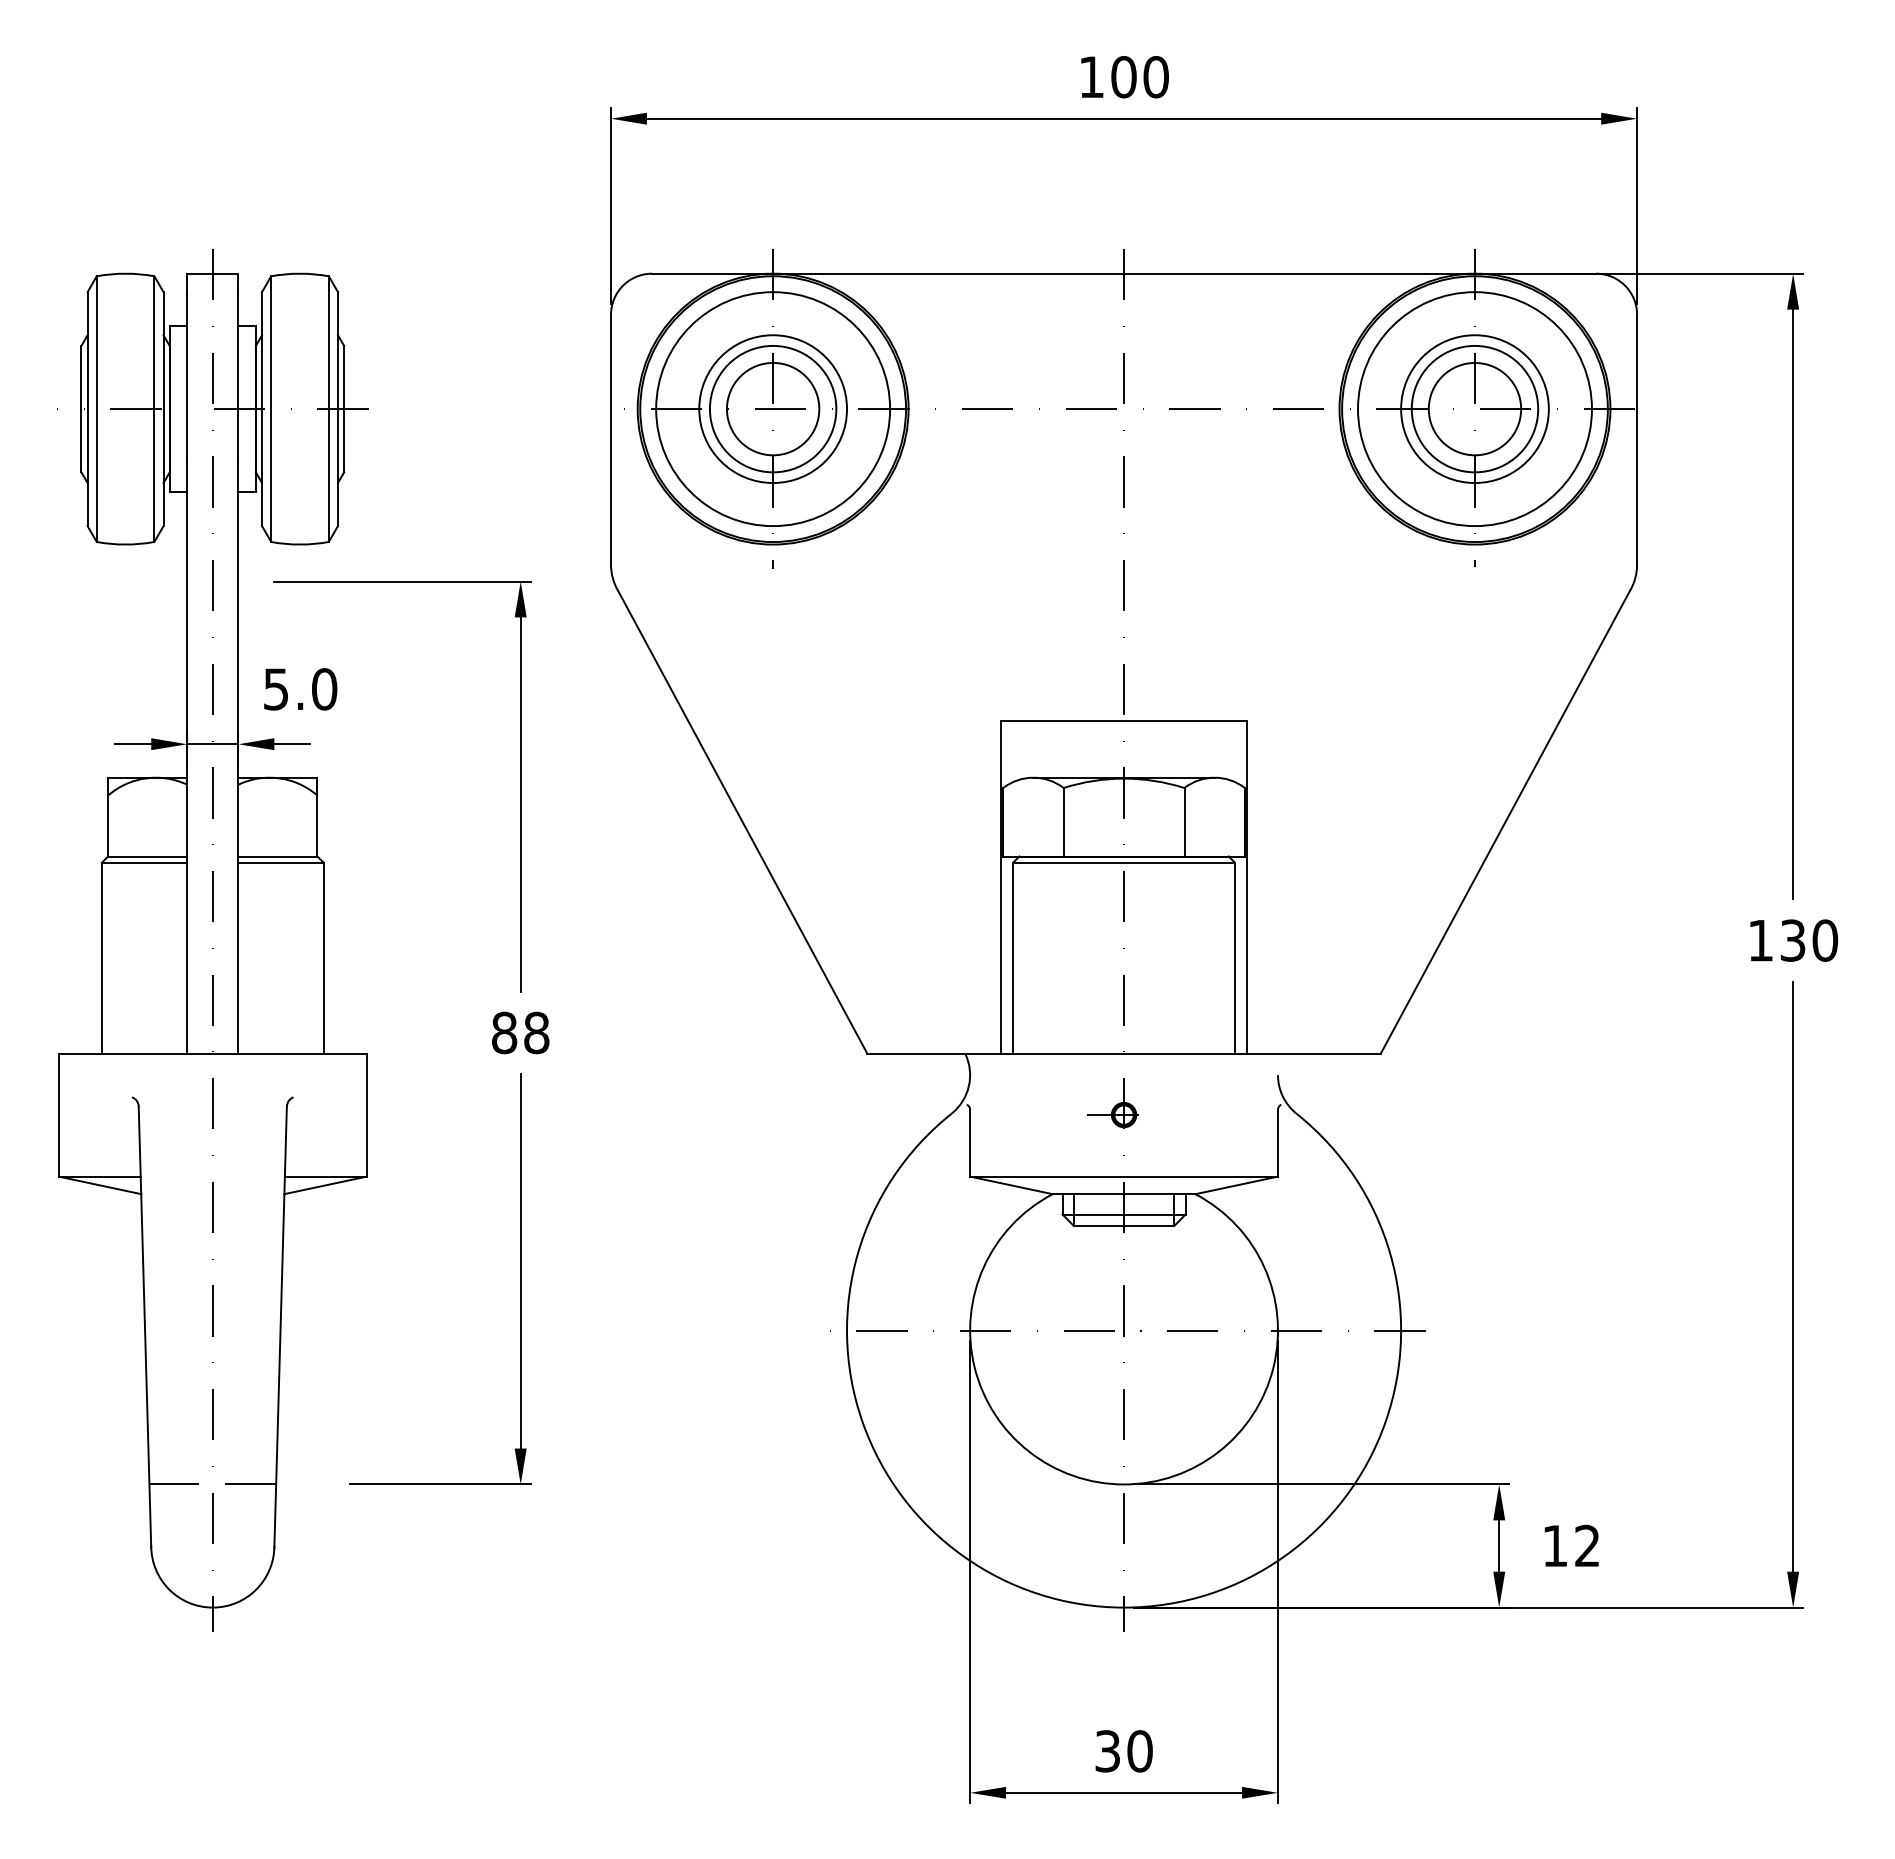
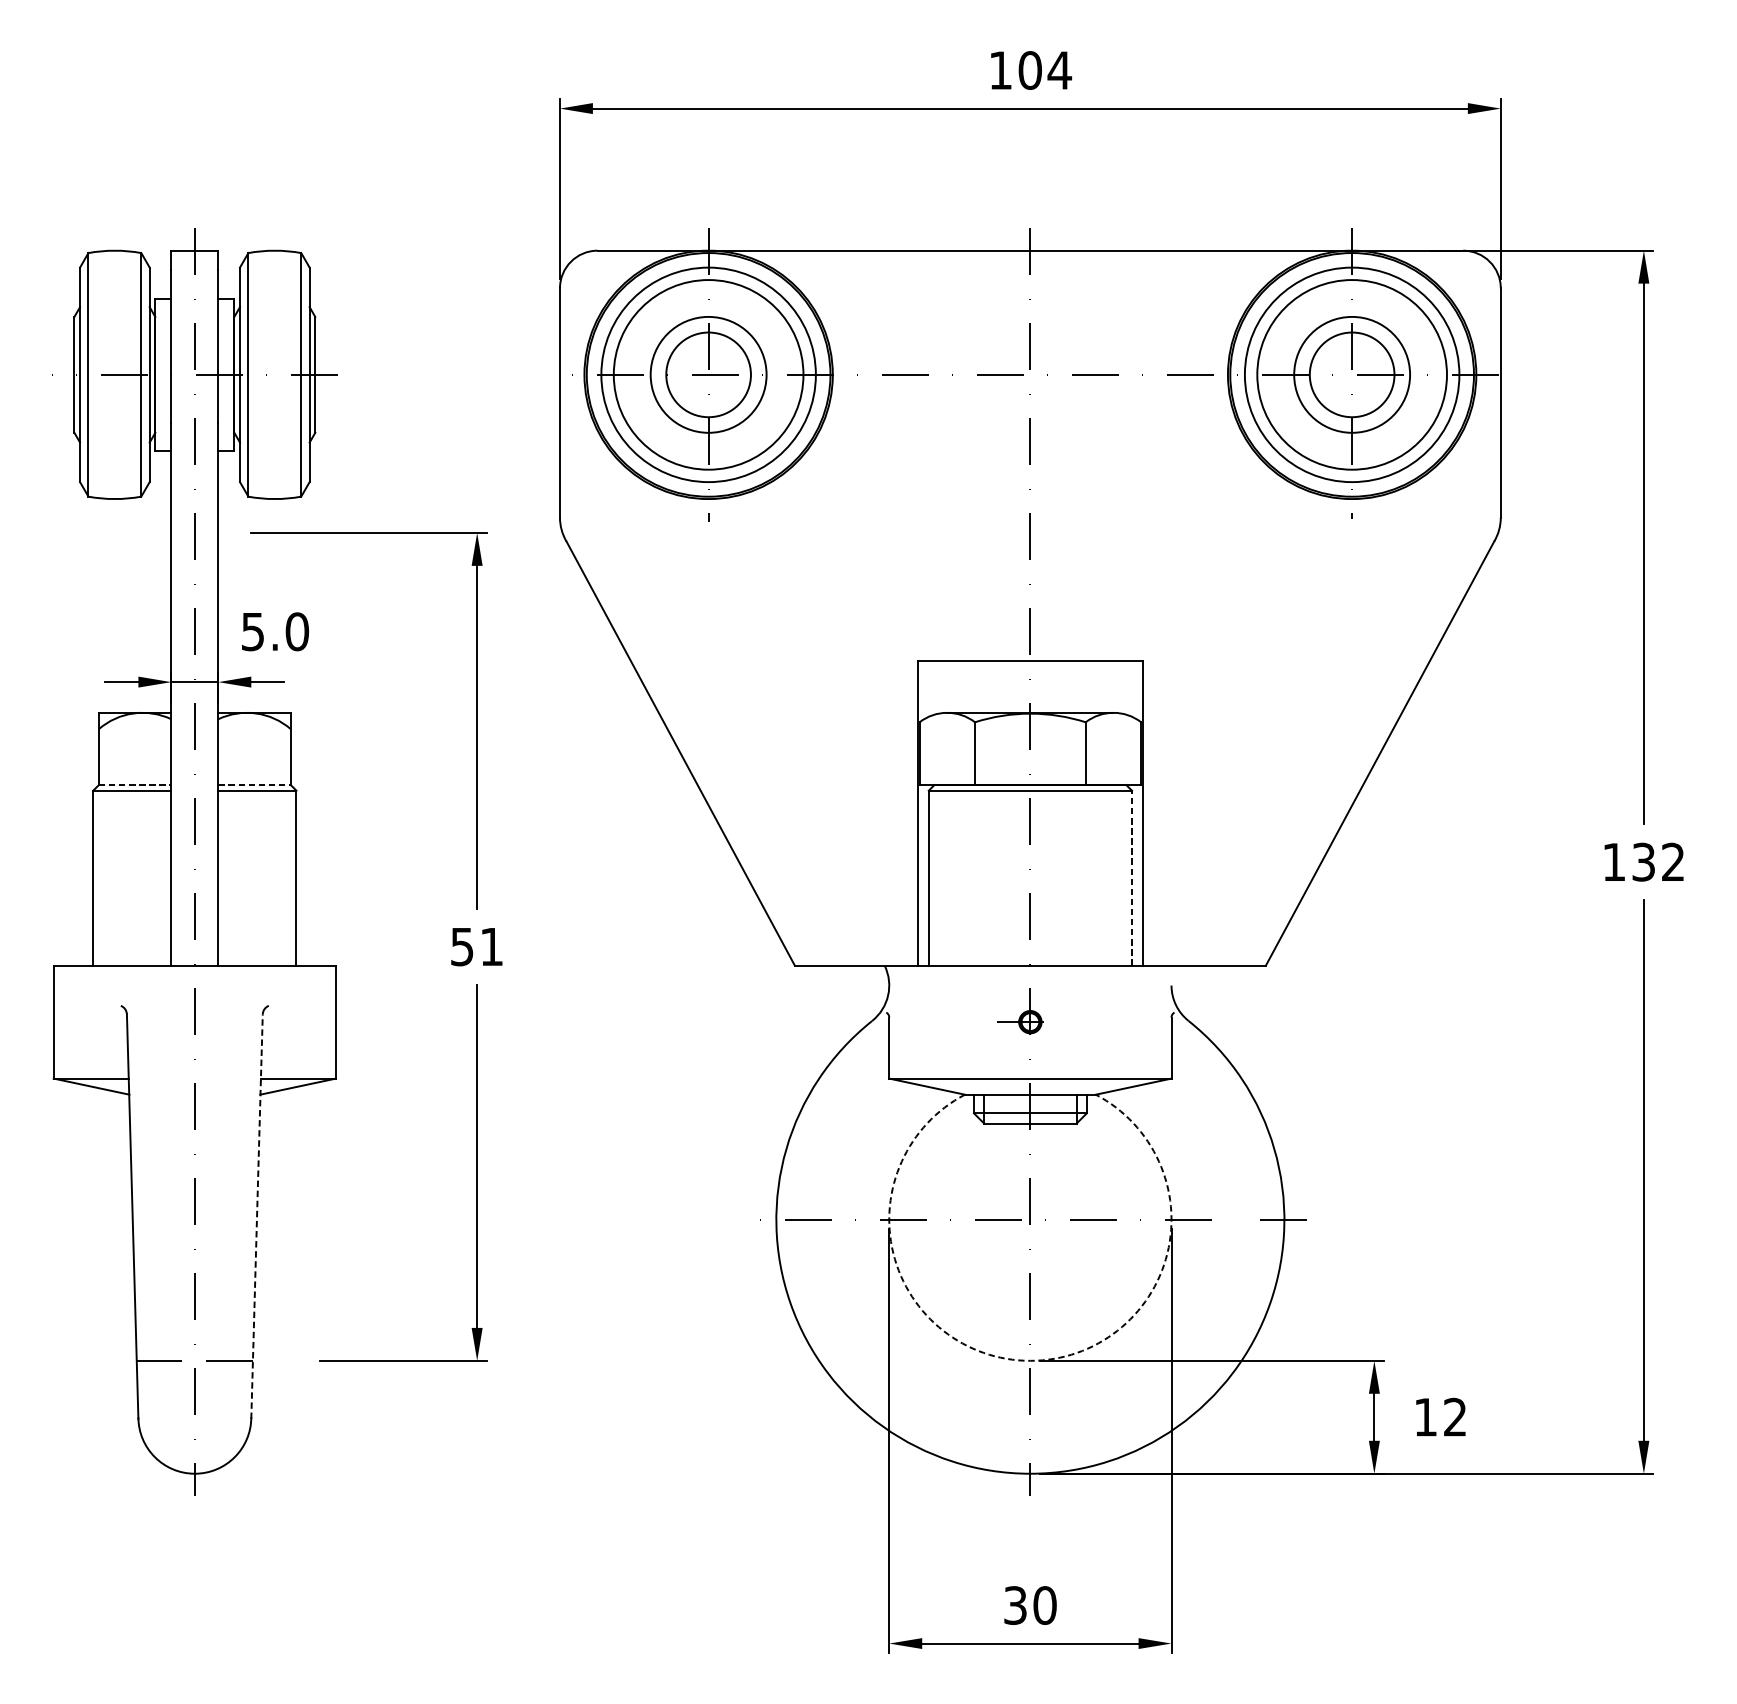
text: (1155, 77) -> (1059, 70), 100 -> 104
circle: (773, 409) -> (708, 375), size x1.4
circle: (1474, 409) -> (1351, 375), size x1.4
line: (147, 856) -> (134, 785), solid -> dashed
line: (277, 856) -> (254, 785), solid -> dashed
text: (1825, 940) -> (1673, 862), 130 -> 132
line: (1234, 957) -> (1131, 877), solid -> dashed
text: (520, 1032) -> (476, 946), 88 -> 51
line: (280, 1327) -> (256, 1216), solid -> dashed
arc: (1124, 1484) -> (1030, 1360), solid -> dashed

